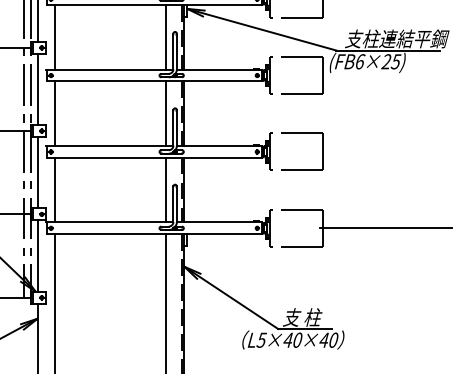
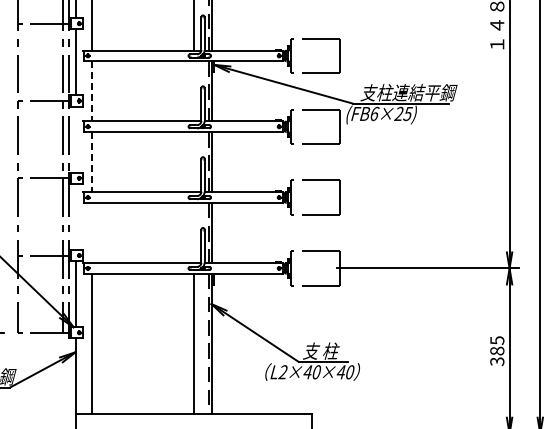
line: (54, 37) -> (91, 91), solid -> dashed
line: (165, 37) -> (194, 91), removed
line: (37, 89) -> (75, 139), removed
line: (54, 114) -> (91, 162), solid -> dashed
line: (165, 114) -> (194, 162), removed
line: (37, 172) -> (75, 216), removed
line: (54, 189) -> (91, 232), removed
line: (165, 189) -> (194, 232), removed
text: (261, 340) -> (283, 372), L5×40×40 -> L2×40×40

